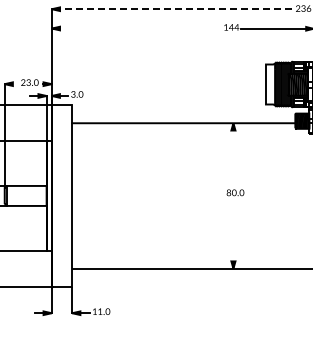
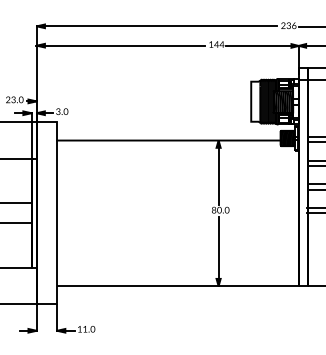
line: (171, 9) -> (156, 26), dashed -> solid
line: (135, 28) -> (120, 45), added
line: (233, 155) -> (218, 172), added
line: (233, 234) -> (218, 251), added

